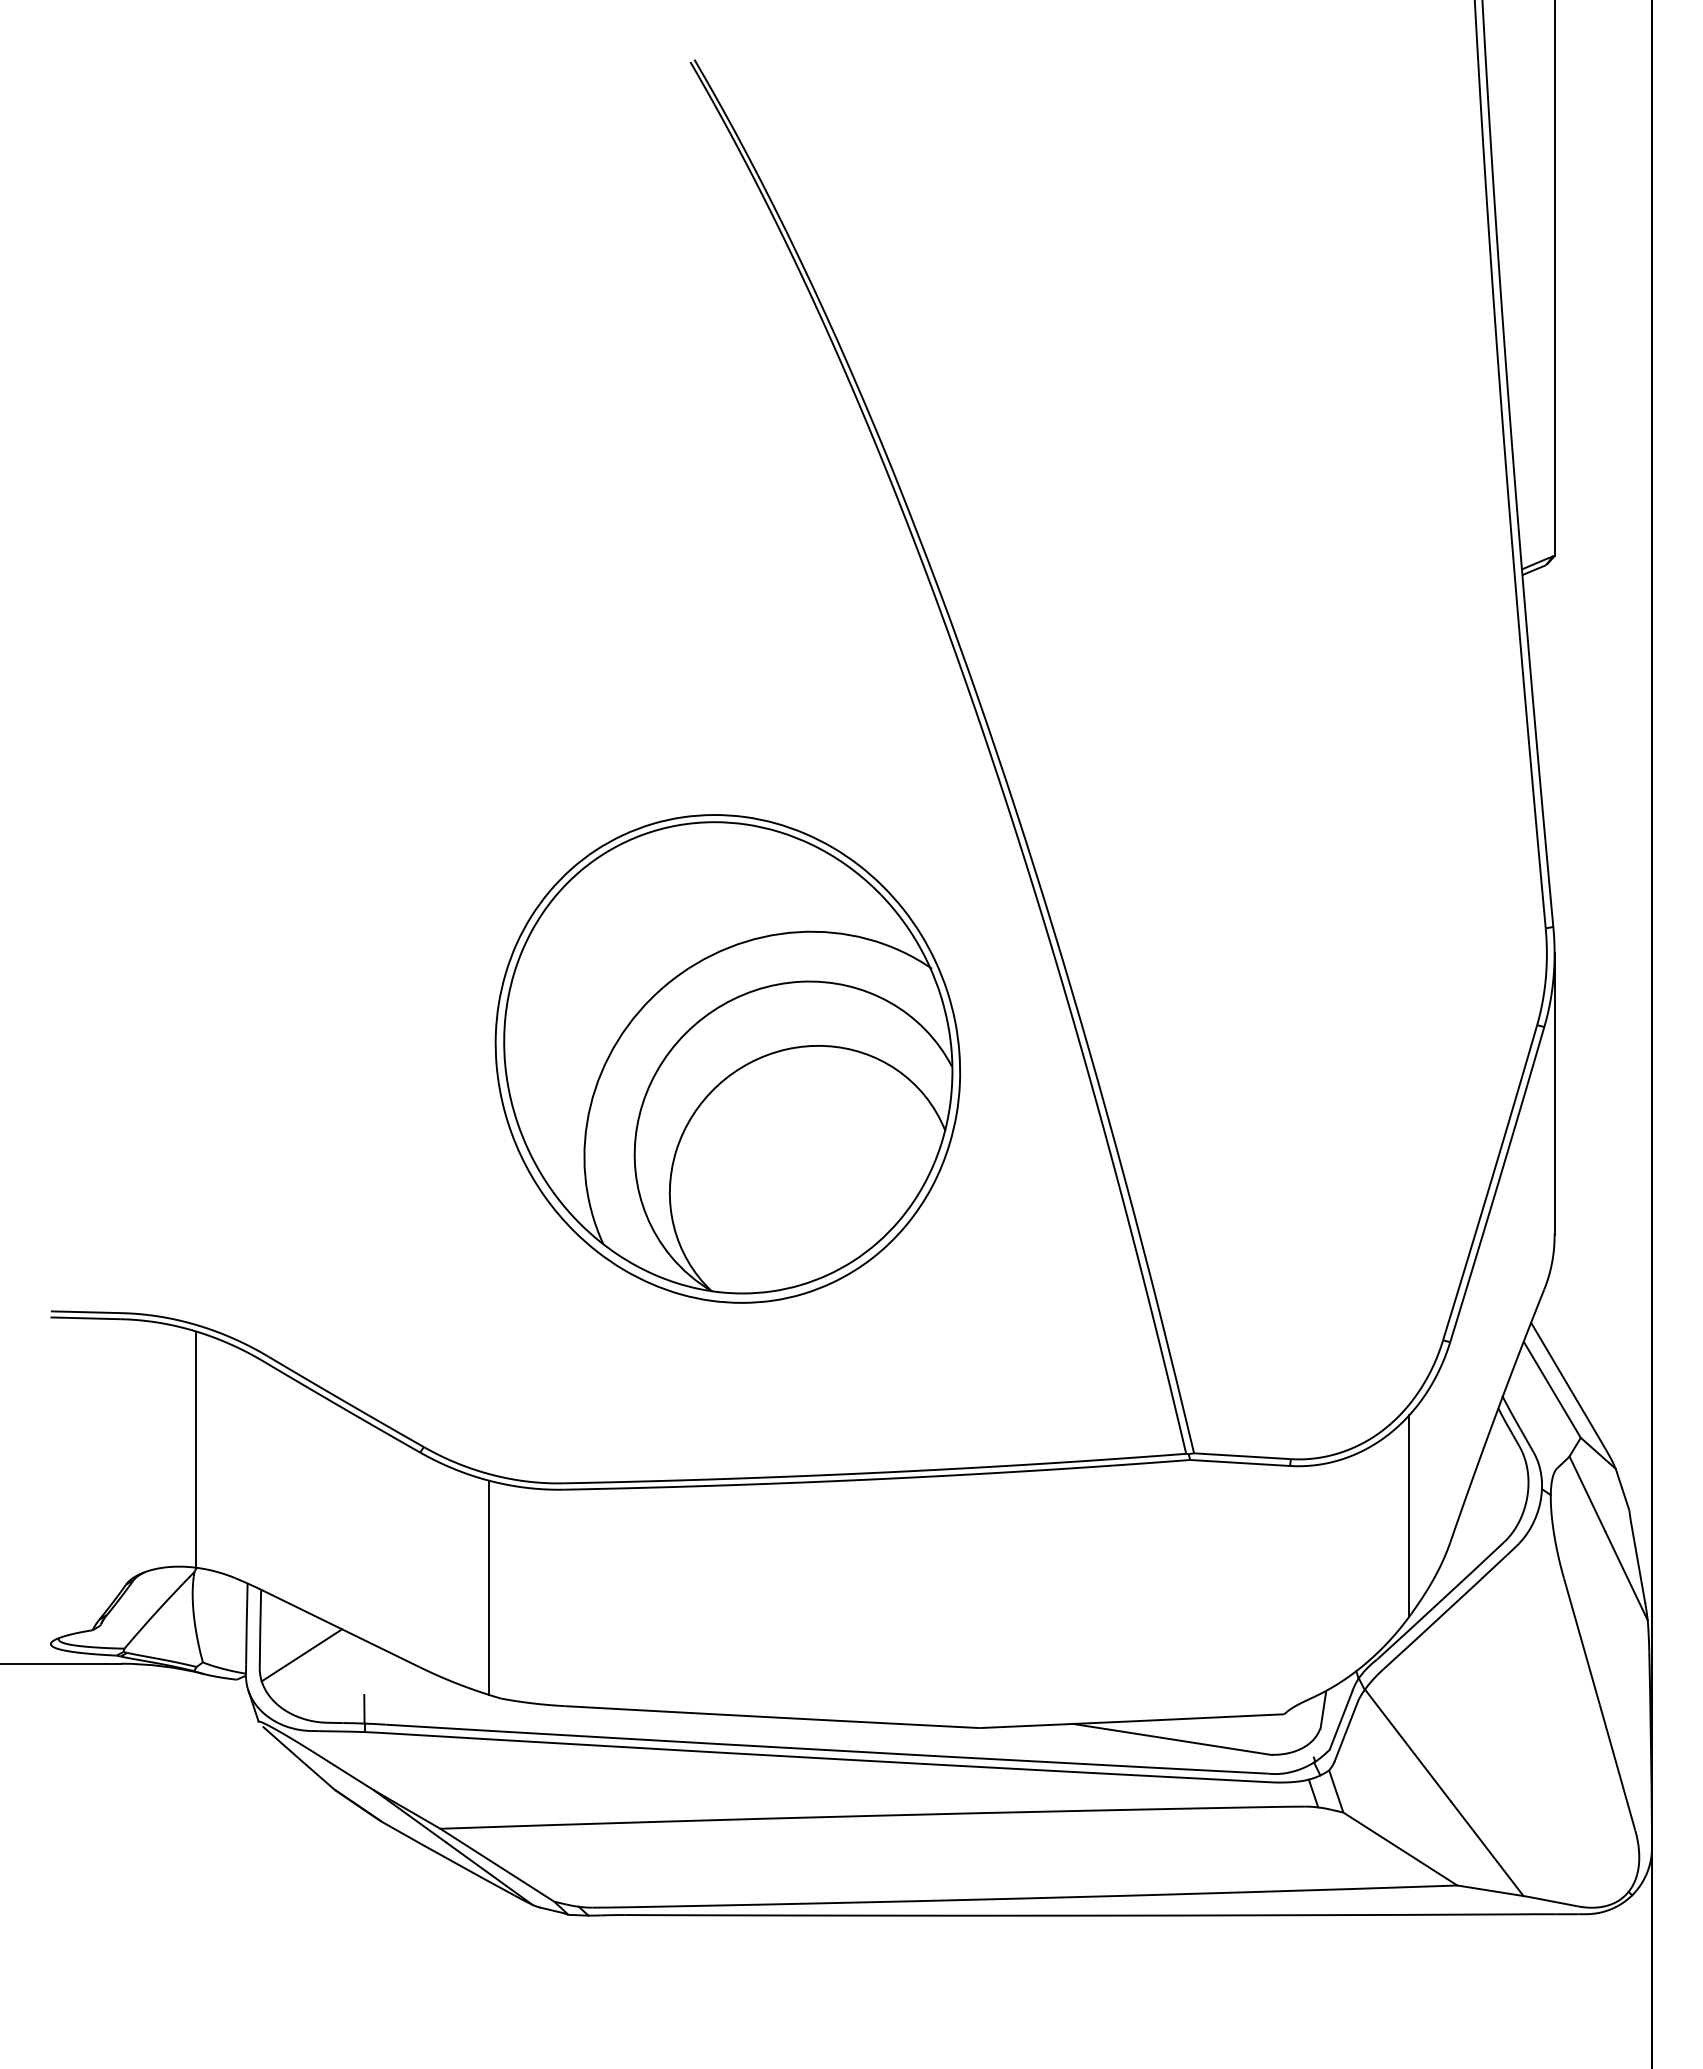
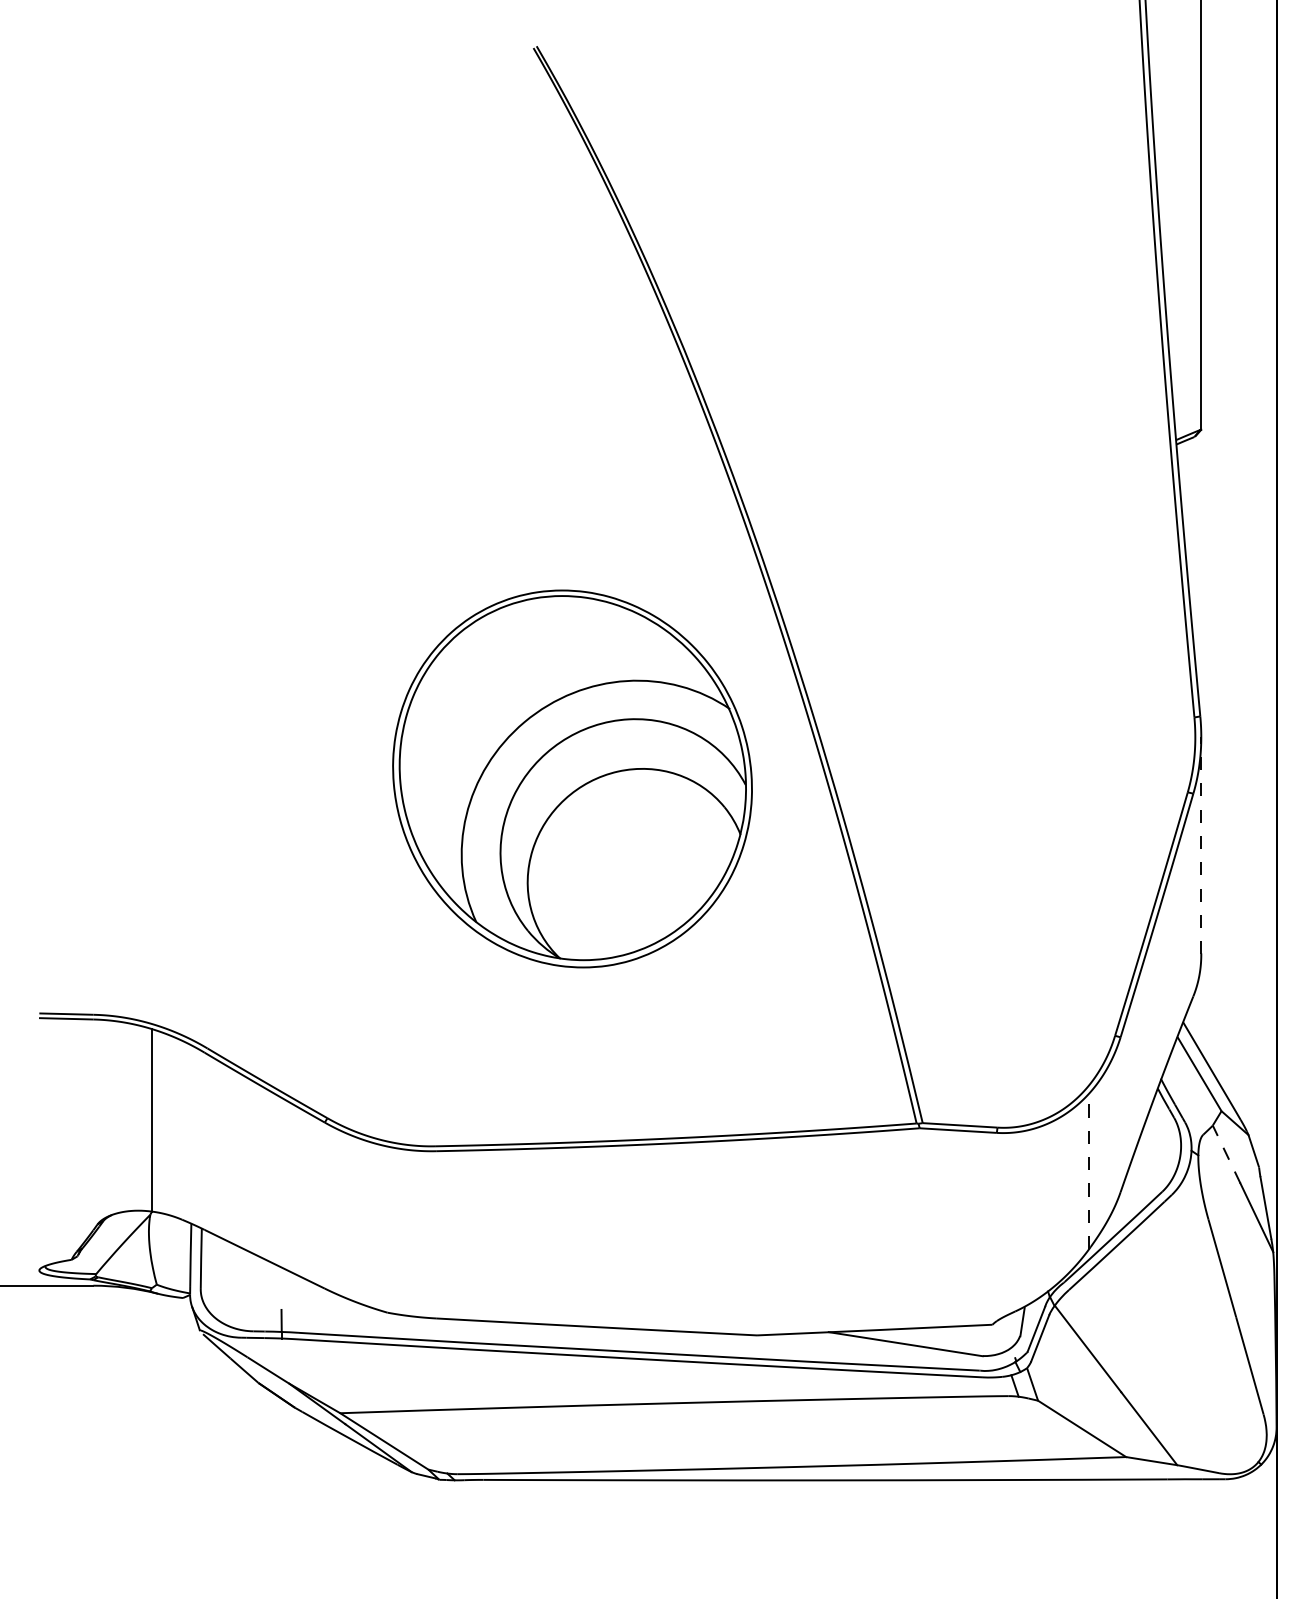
part: (727, 1058) -> (572, 778), moved
line: (1554, 1094) -> (1201, 845), solid -> dashed
line: (1587, 1493) -> (1226, 1154), solid -> dashed
line: (1409, 1515) -> (1089, 1171), solid -> dashed
line: (488, 1587) -> (377, 1226), removed
line: (301, 1655) -> (233, 1279), removed

